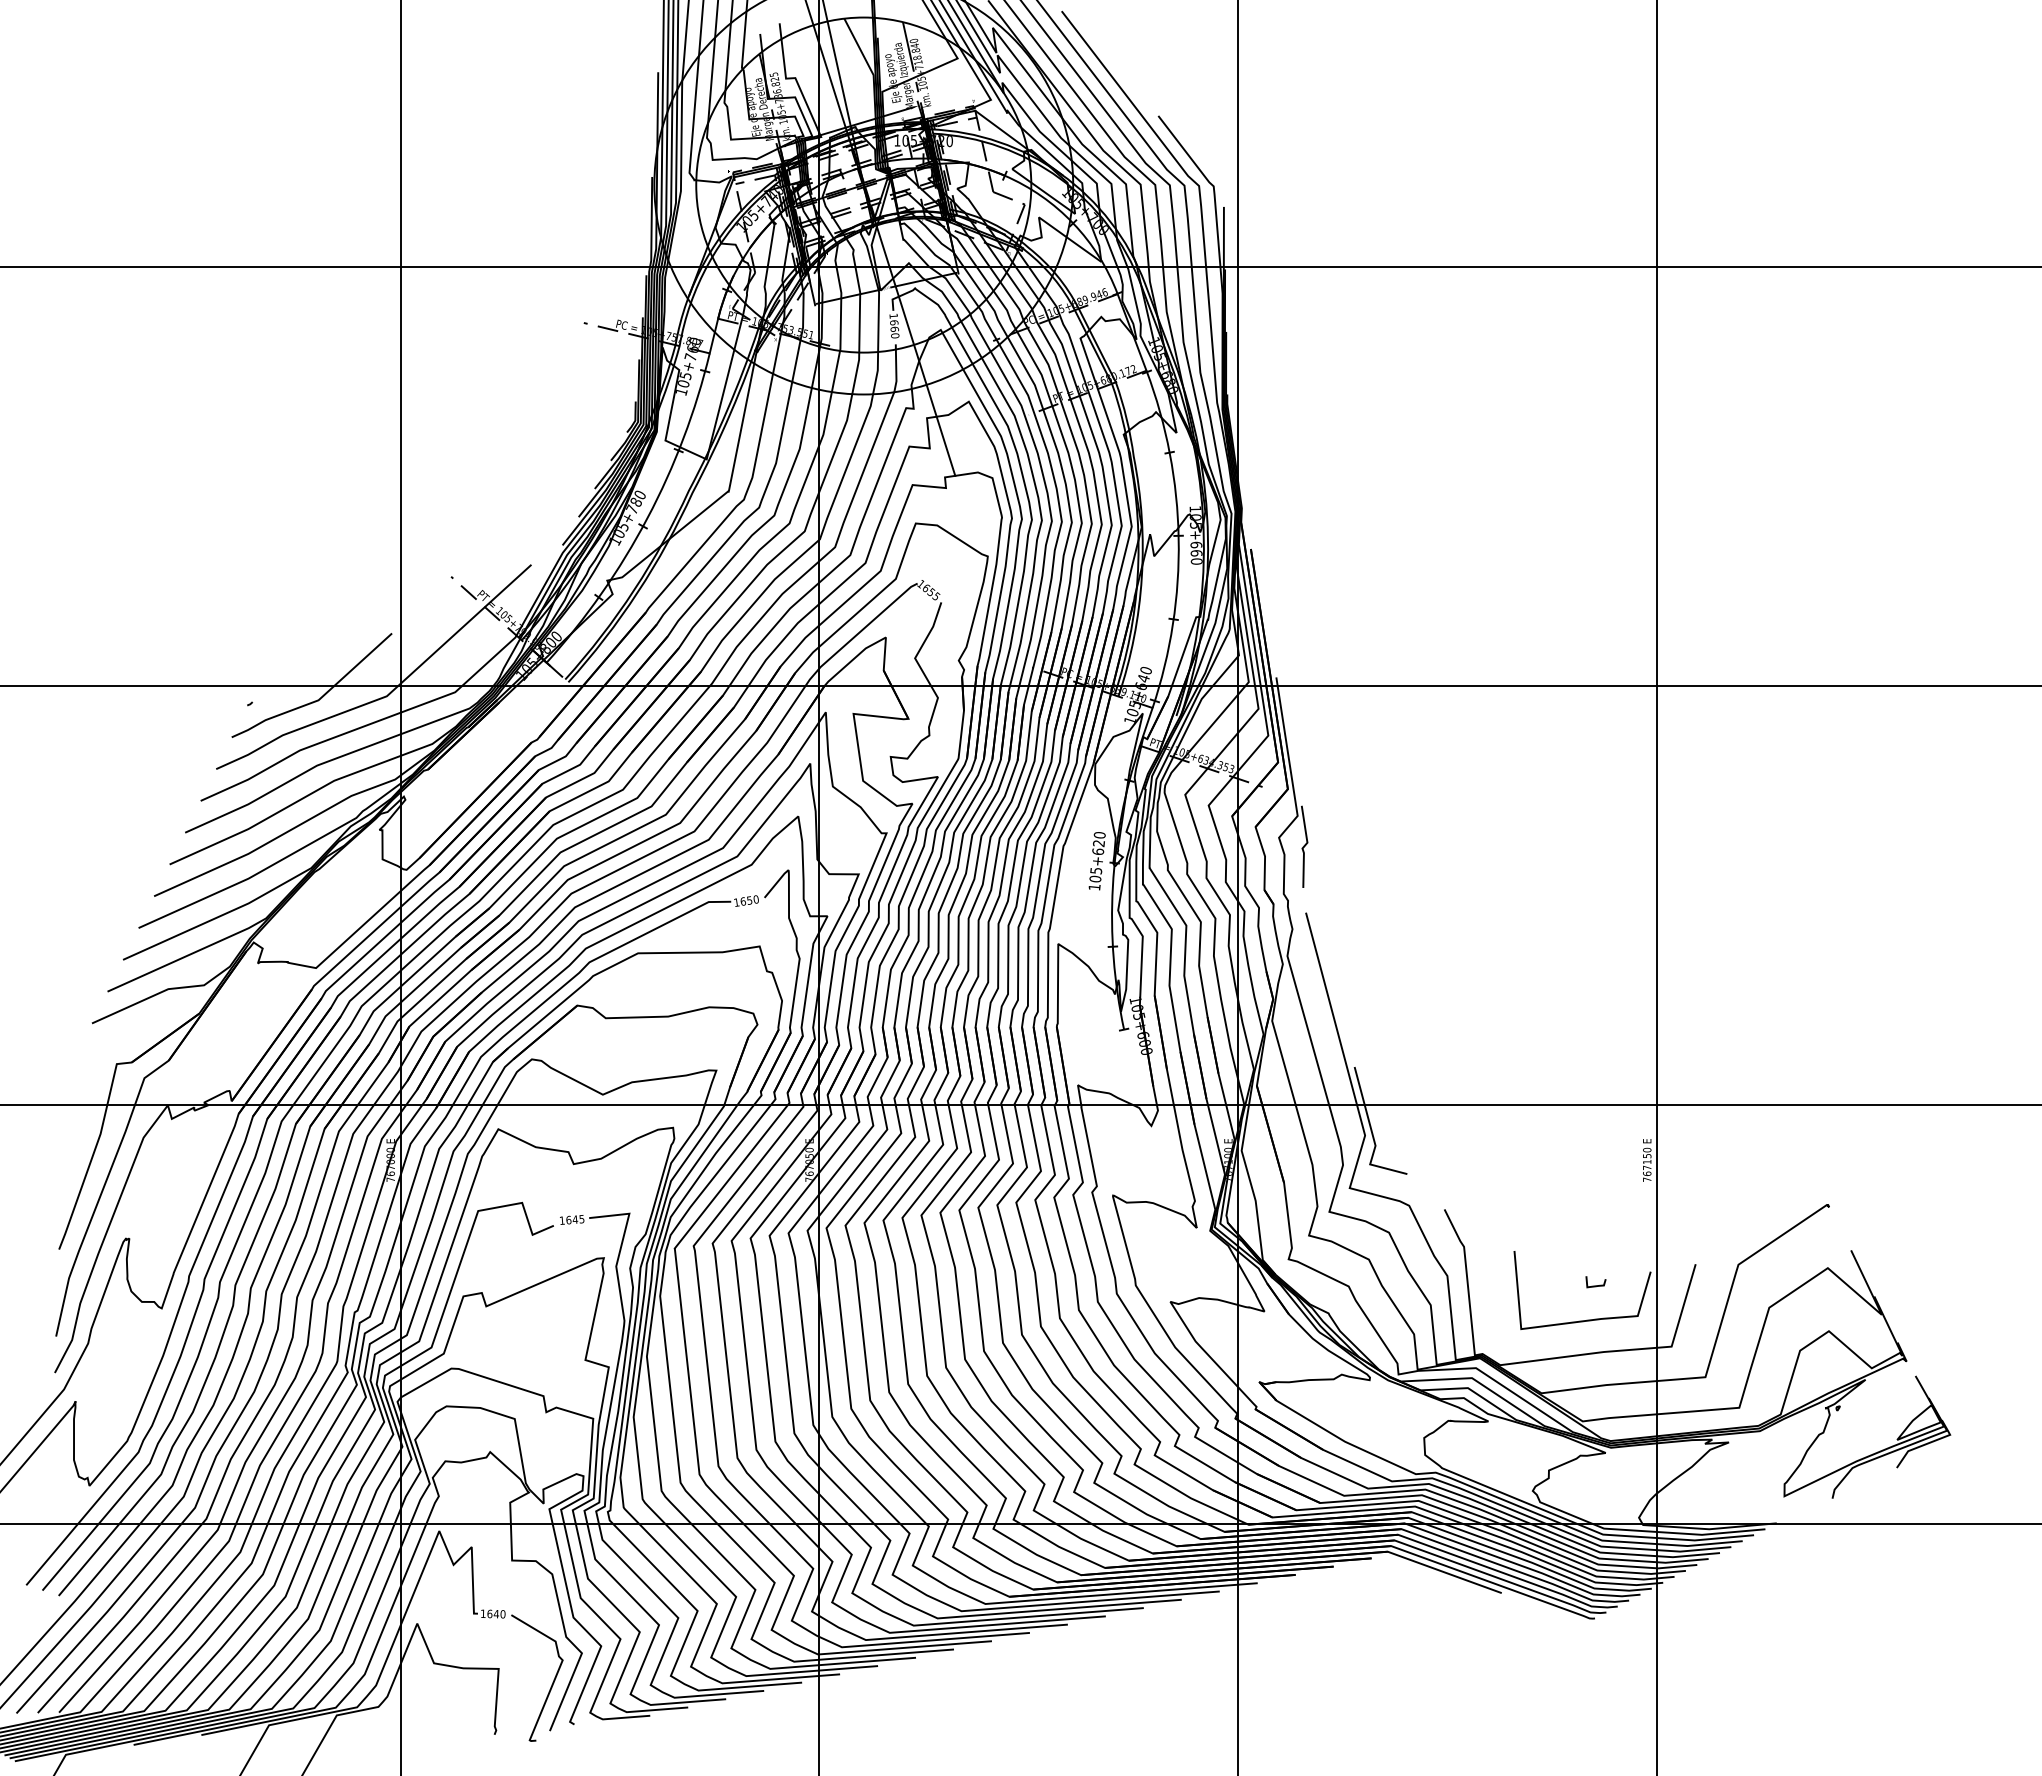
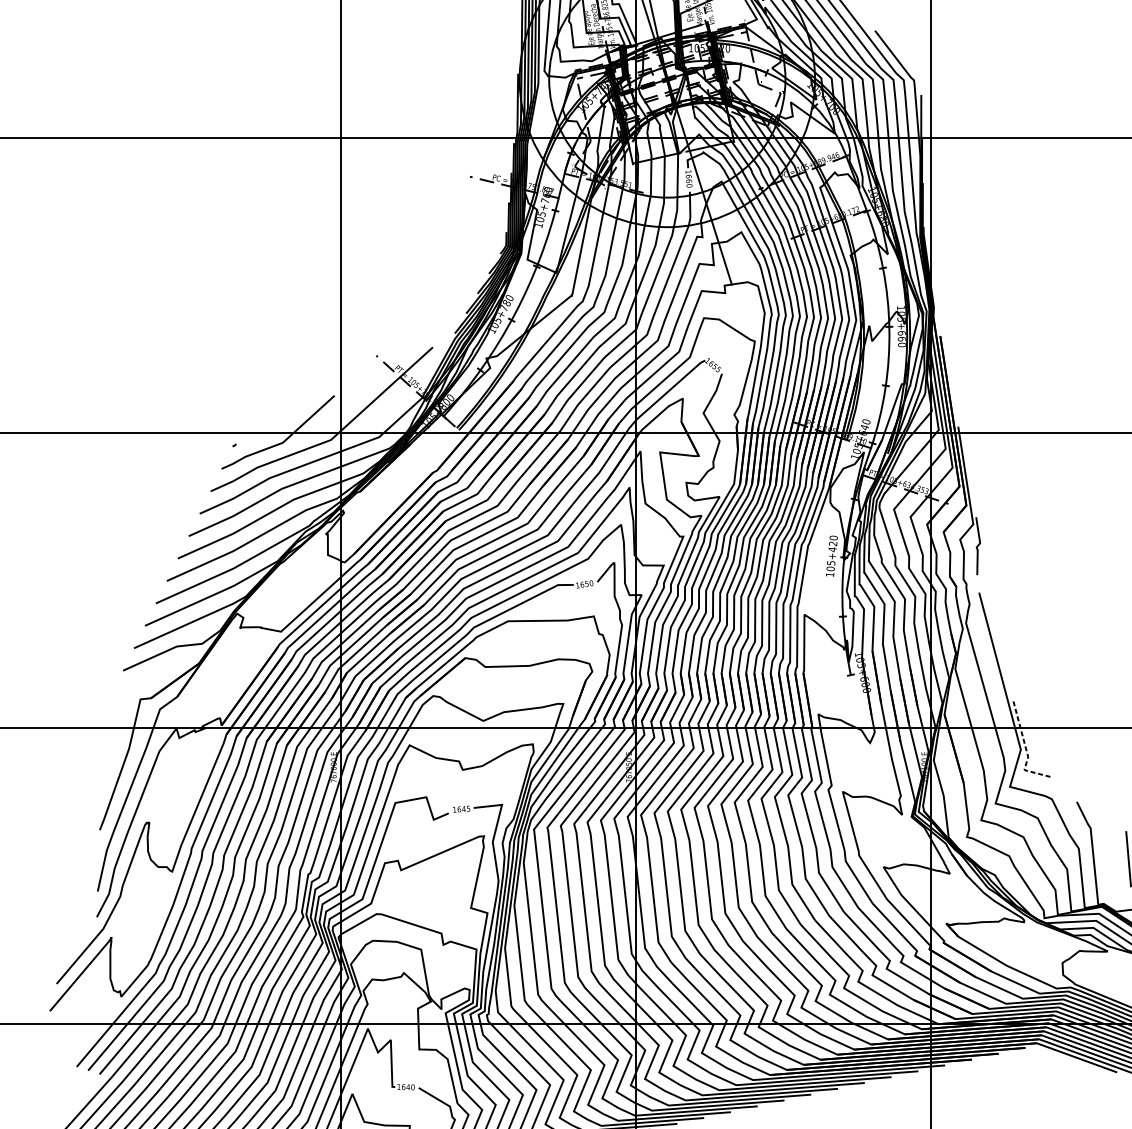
text: (1098, 851) -> (832, 549), 105+620 -> 105+420
line: (1373, 1136) -> (1026, 750), solid -> dashed

